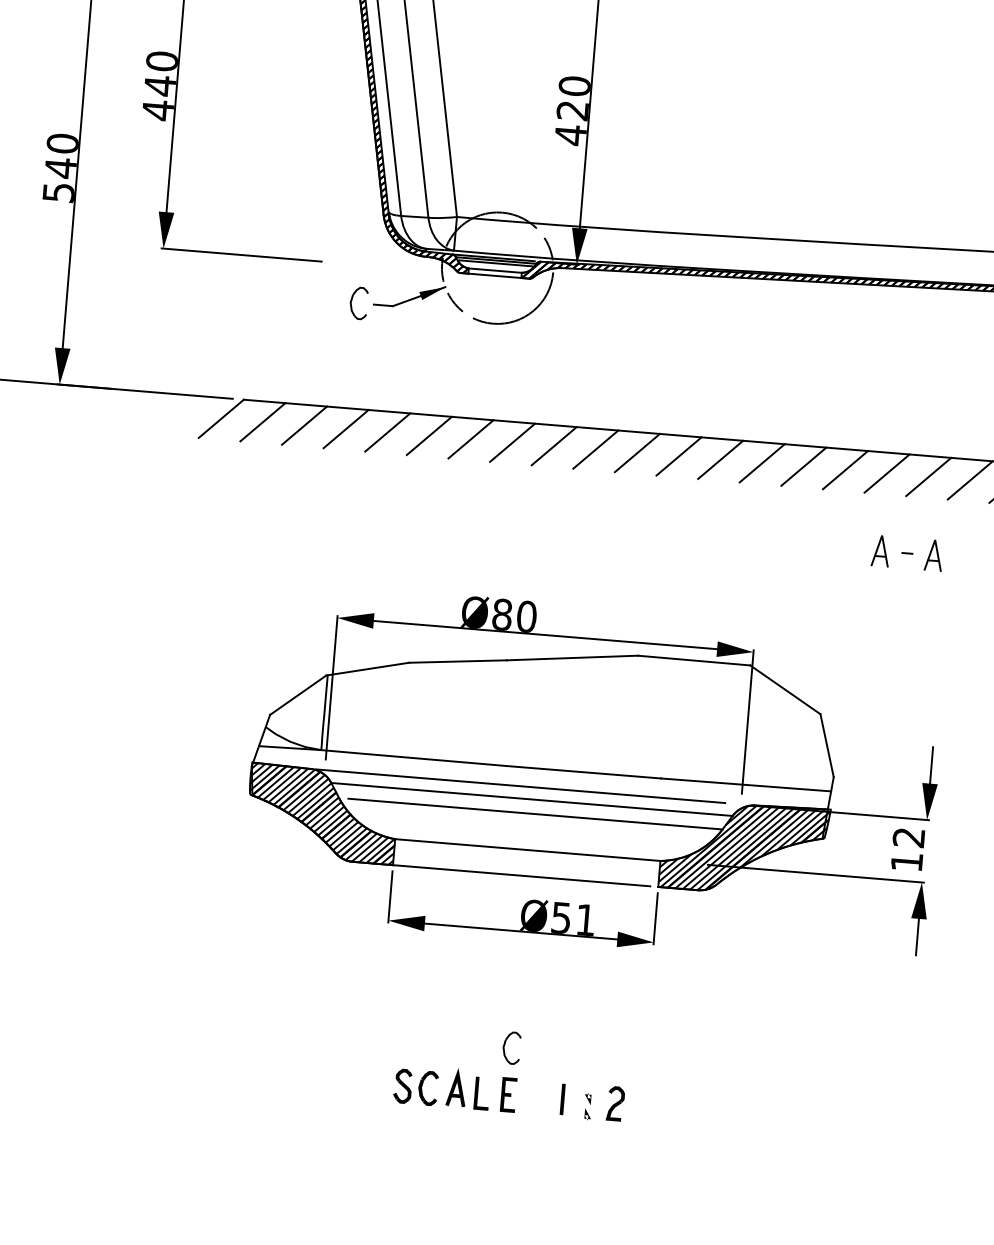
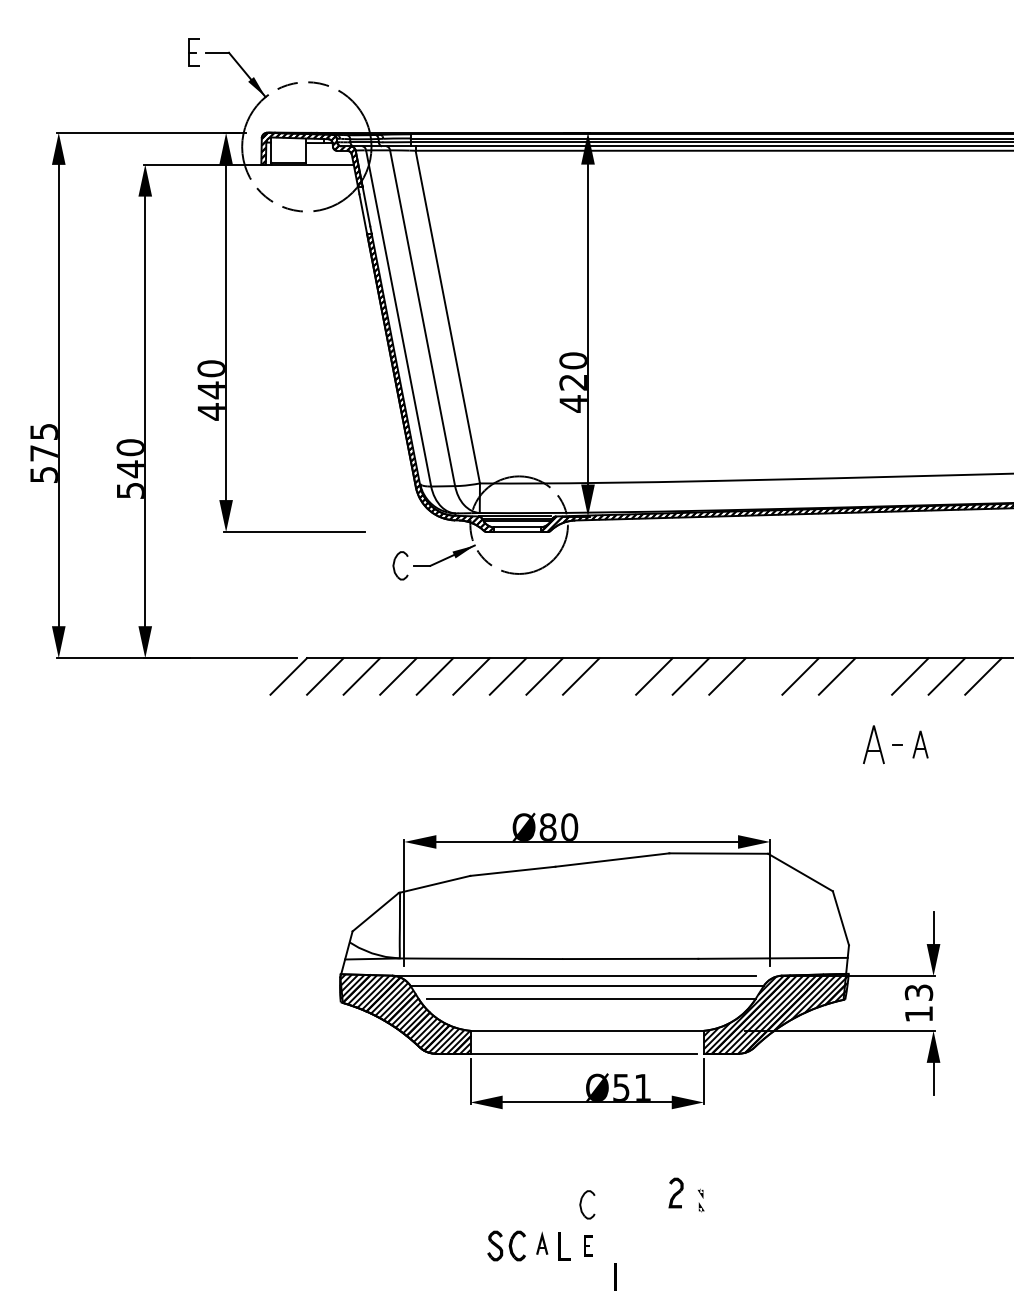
line: (595, 449) -> (617, 676), removed
line: (761, 463) -> (763, 676), removed
line: (886, 473) -> (873, 676), removed
part: (880, 550) -> (873, 744), size x1.4
text: (909, 837) -> (919, 992), 12 -> 13
part: (455, 1086) -> (541, 1242), size x0.7
part: (509, 1094) -> (588, 1245), size x0.7
line: (562, 1098) -> (615, 1276), moved
part: (615, 1103) -> (675, 1192), moved
part: (588, 1106) -> (701, 1200), moved

